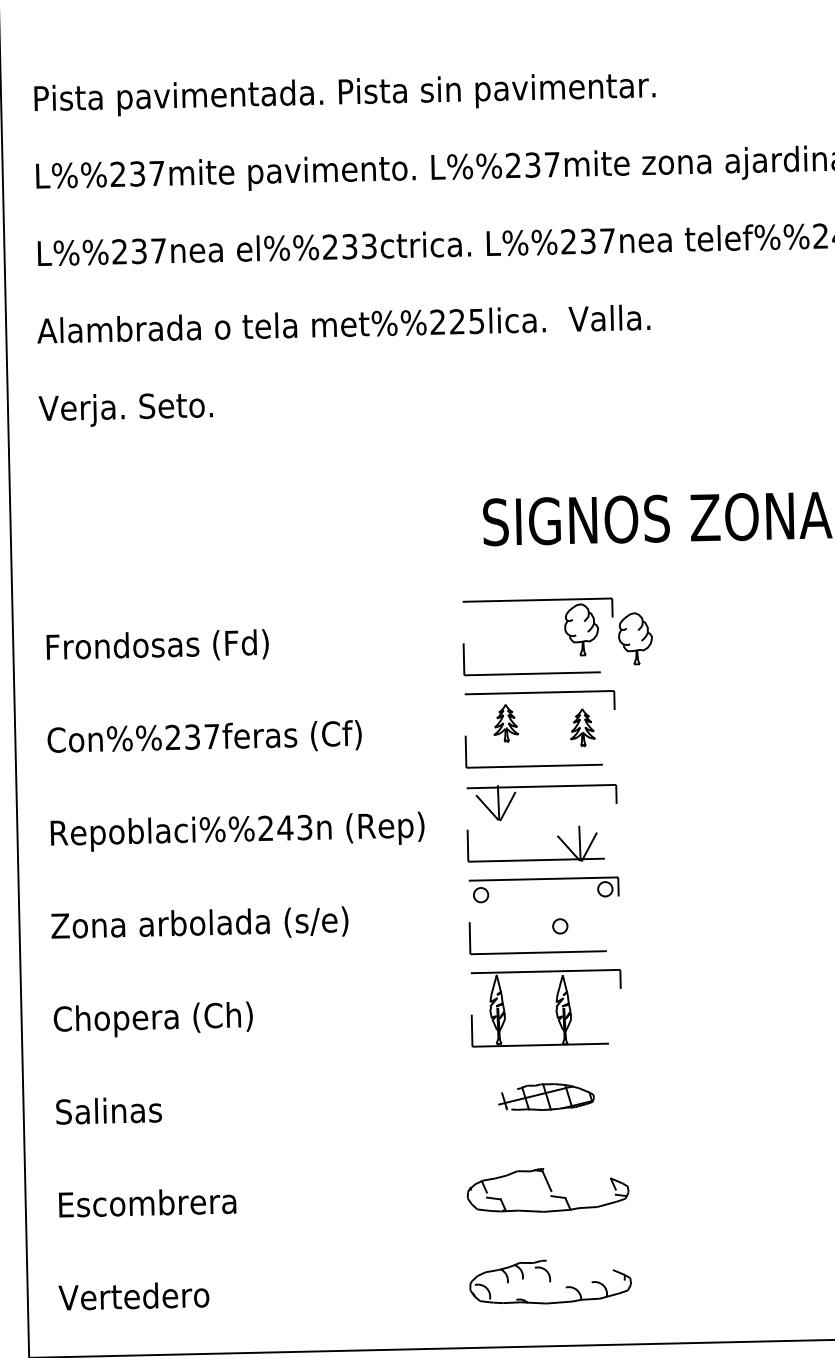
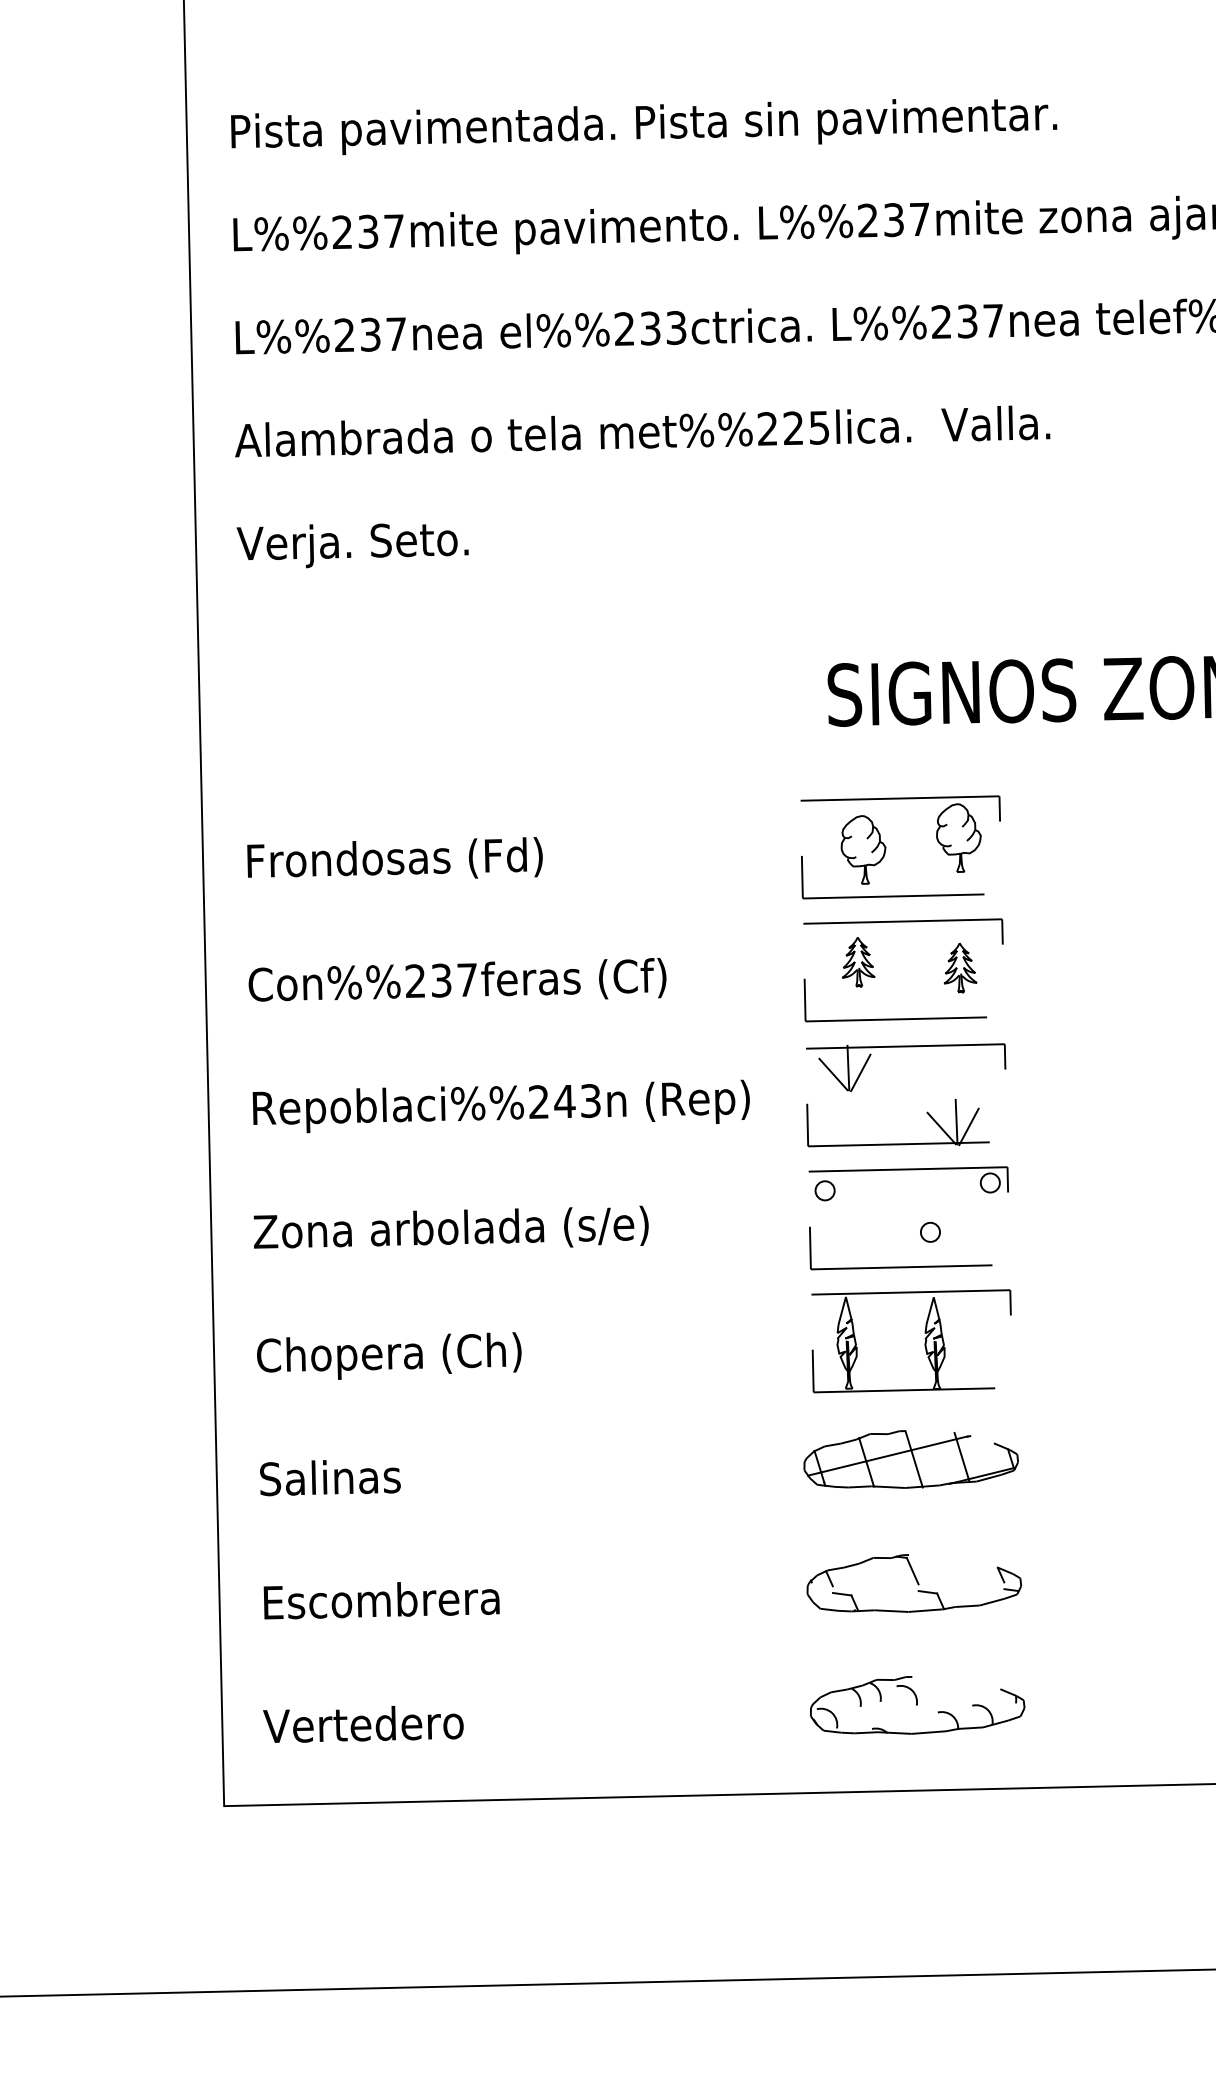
part: (635, 638) -> (863, 849), moved
part: (545, 1097) -> (910, 1459), size x1.67

